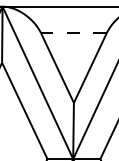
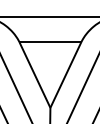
line: (73, 33) -> (50, 42), dashed -> solid

